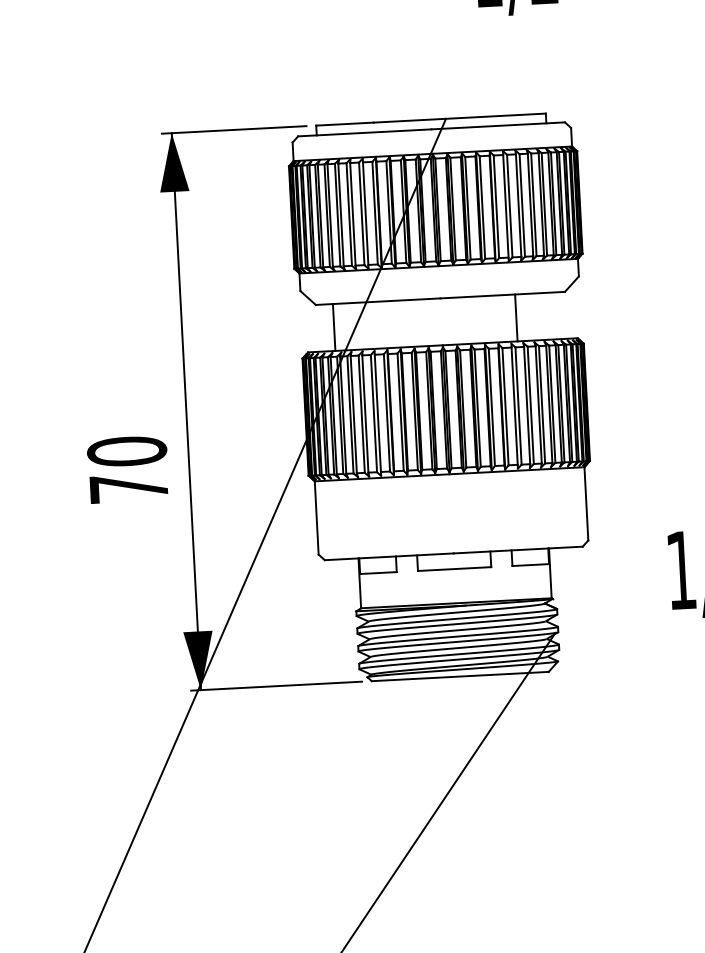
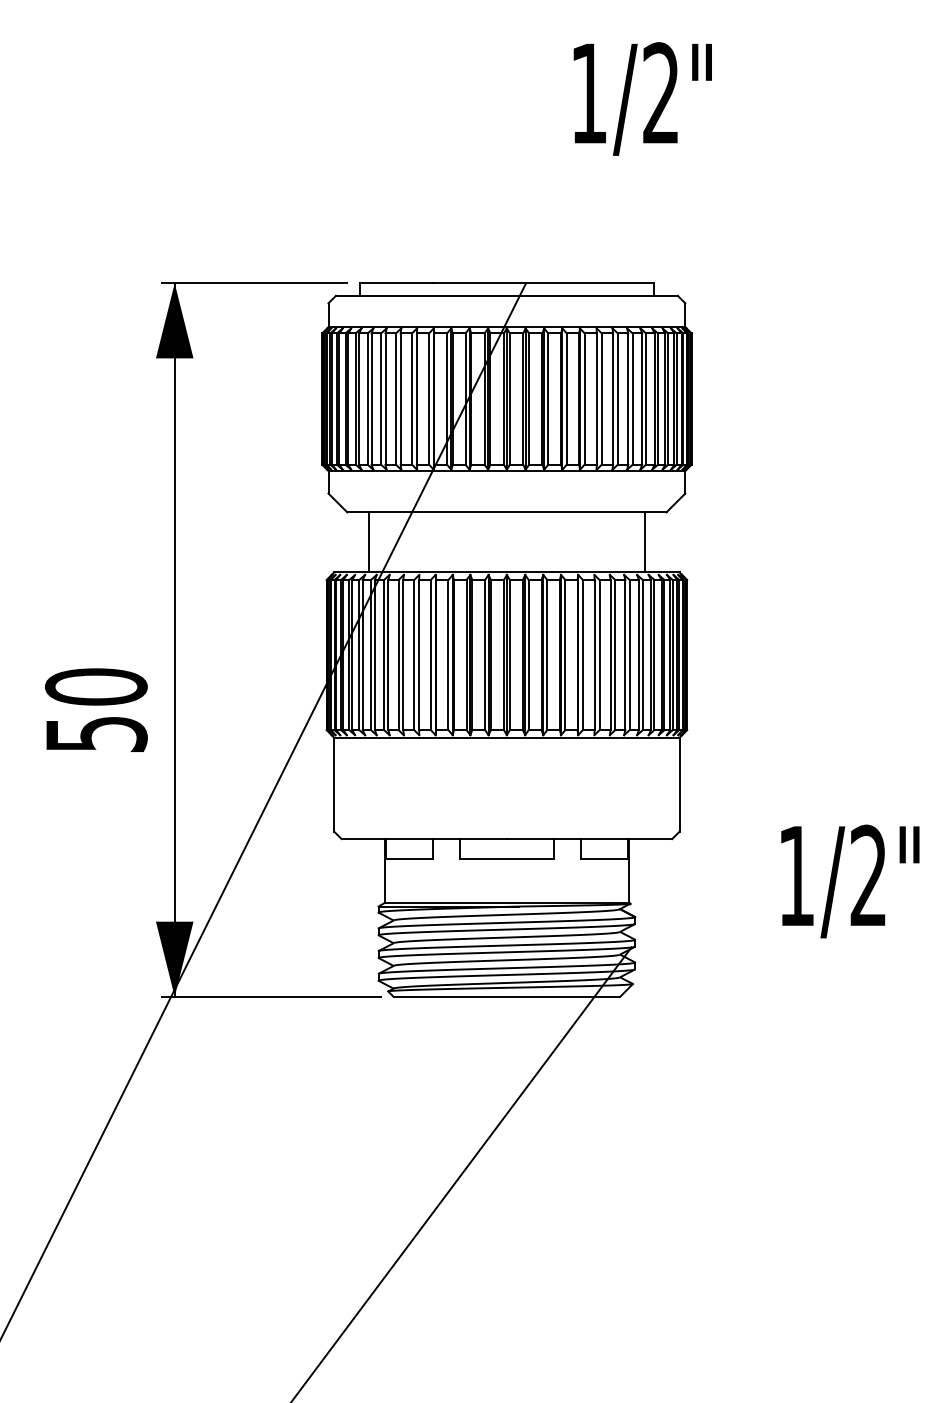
line: (516, 318) -> (644, 542), moved
text: (129, 488) -> (96, 734), 70 -> 50

